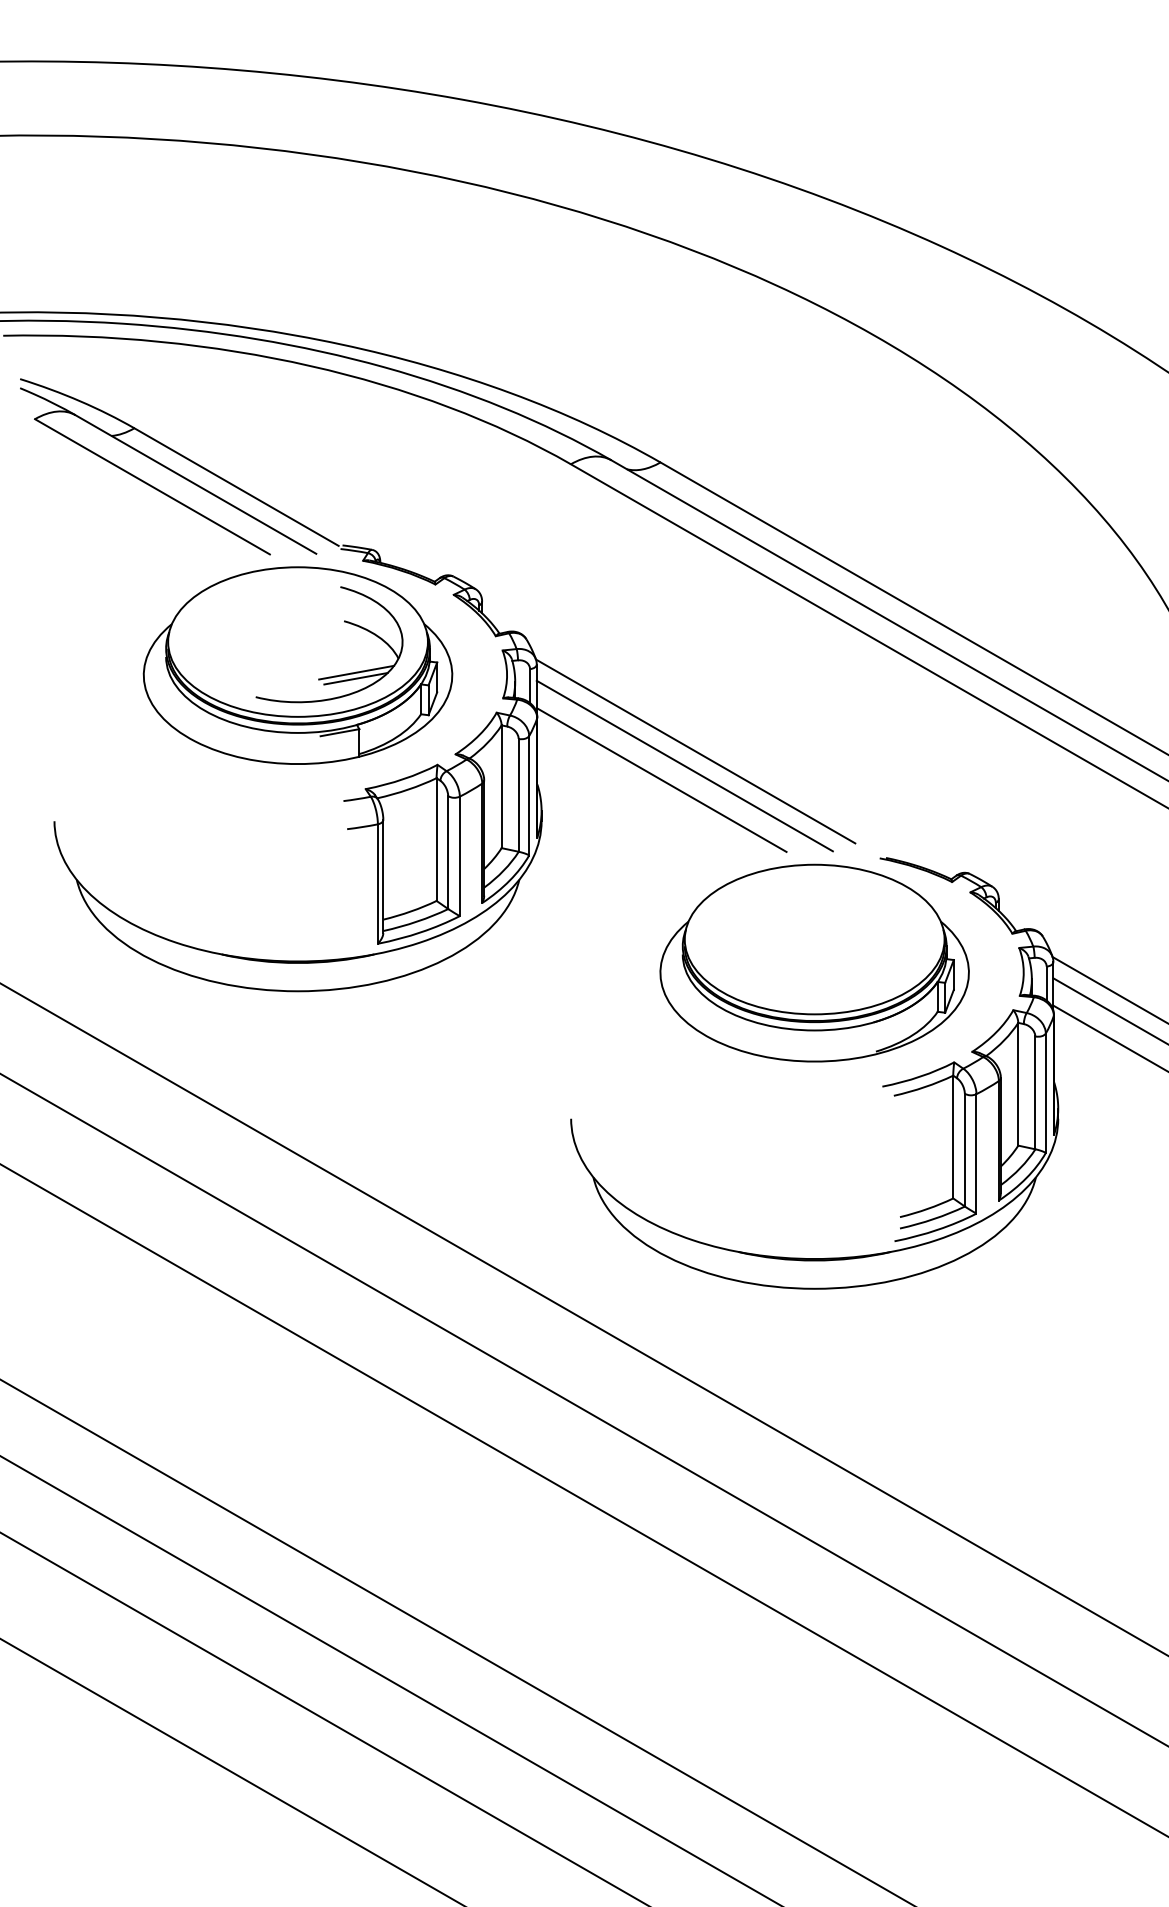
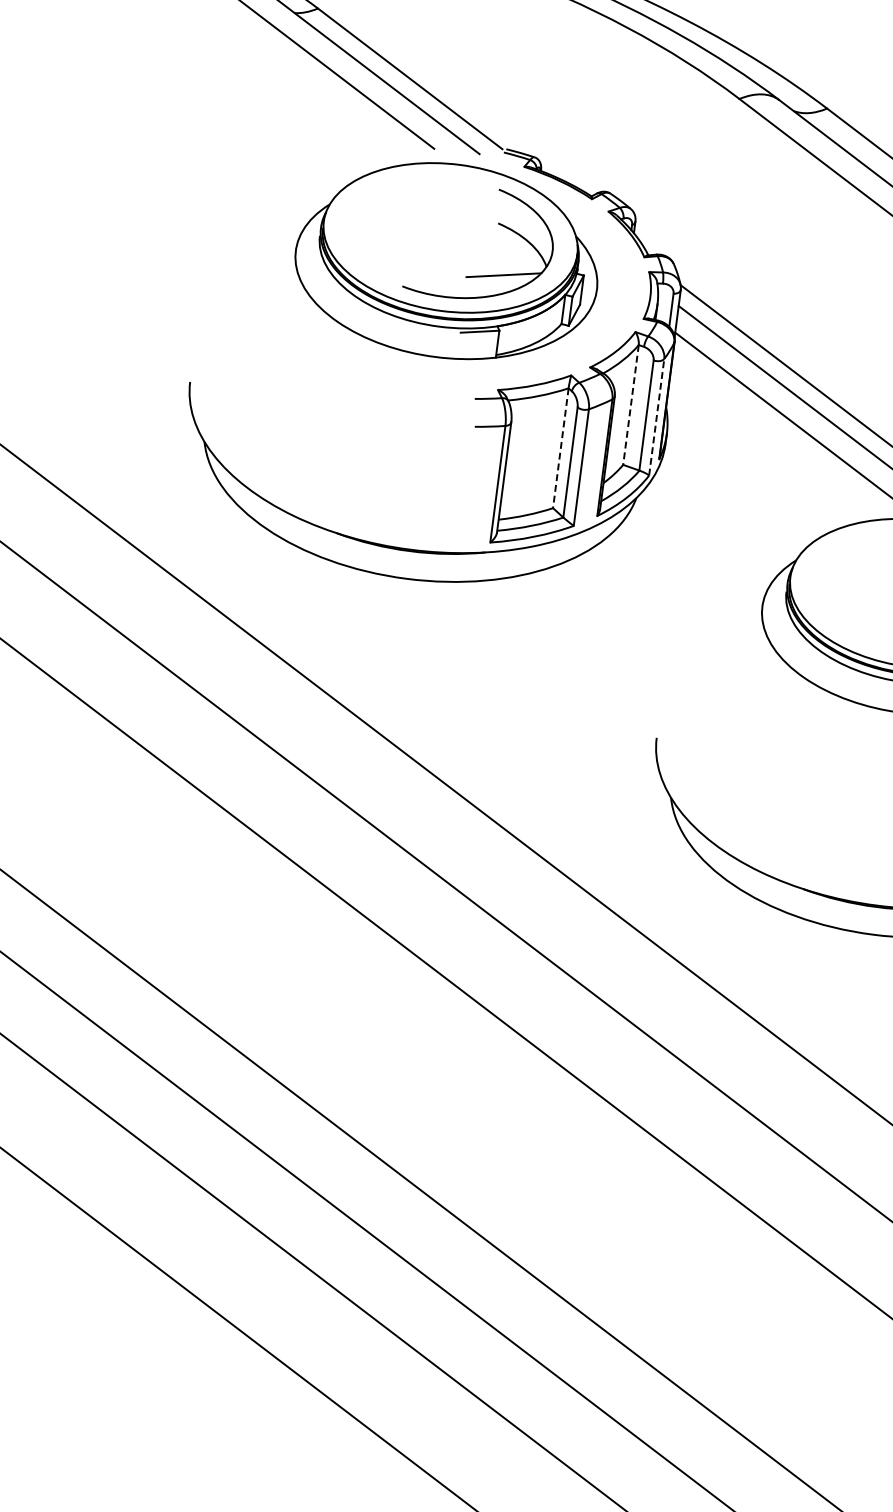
line: (355, 678) -> (502, 280), removed
line: (501, 787) -> (630, 405), solid -> dashed
line: (529, 795) -> (657, 417), solid -> dashed
line: (436, 840) -> (560, 449), solid -> dashed

